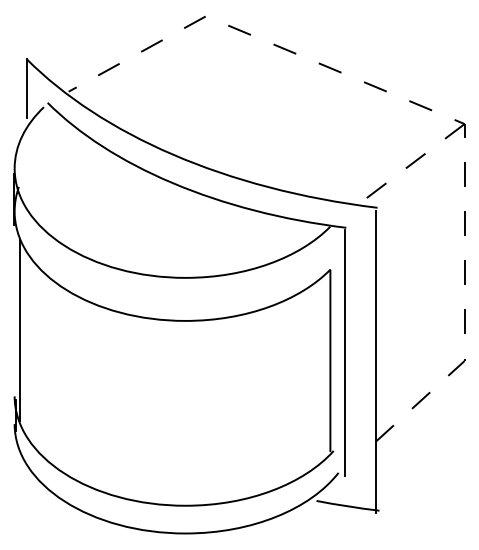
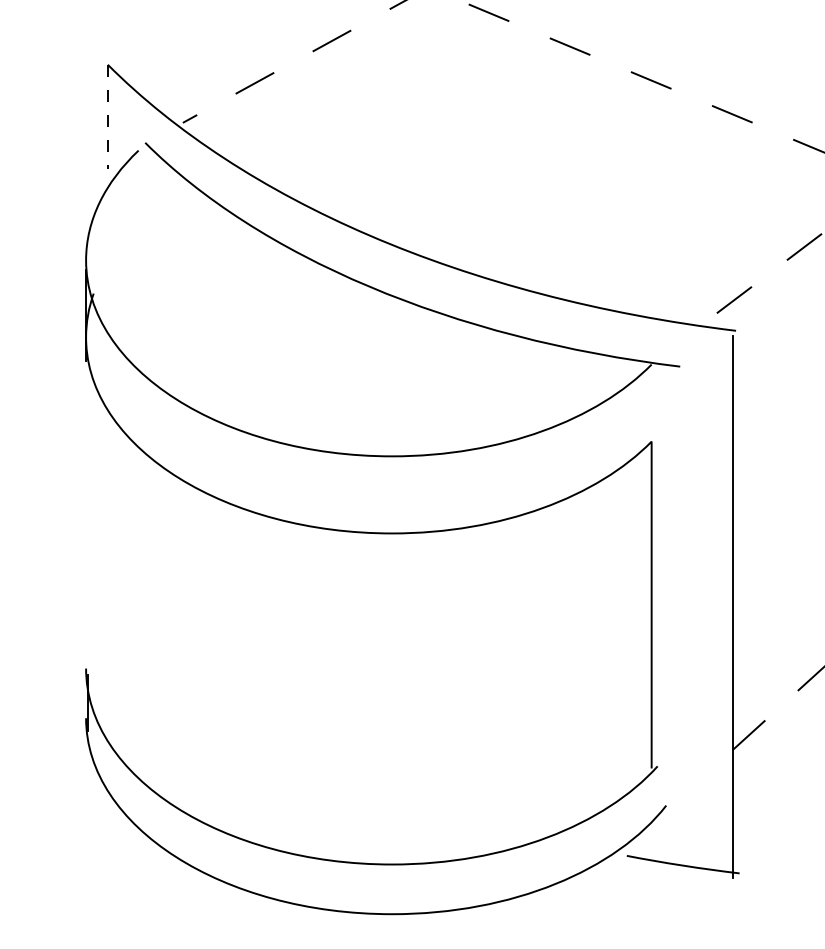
line: (26, 88) -> (107, 117), solid -> dashed
line: (19, 330) -> (94, 550), removed
line: (344, 352) -> (676, 589), removed

